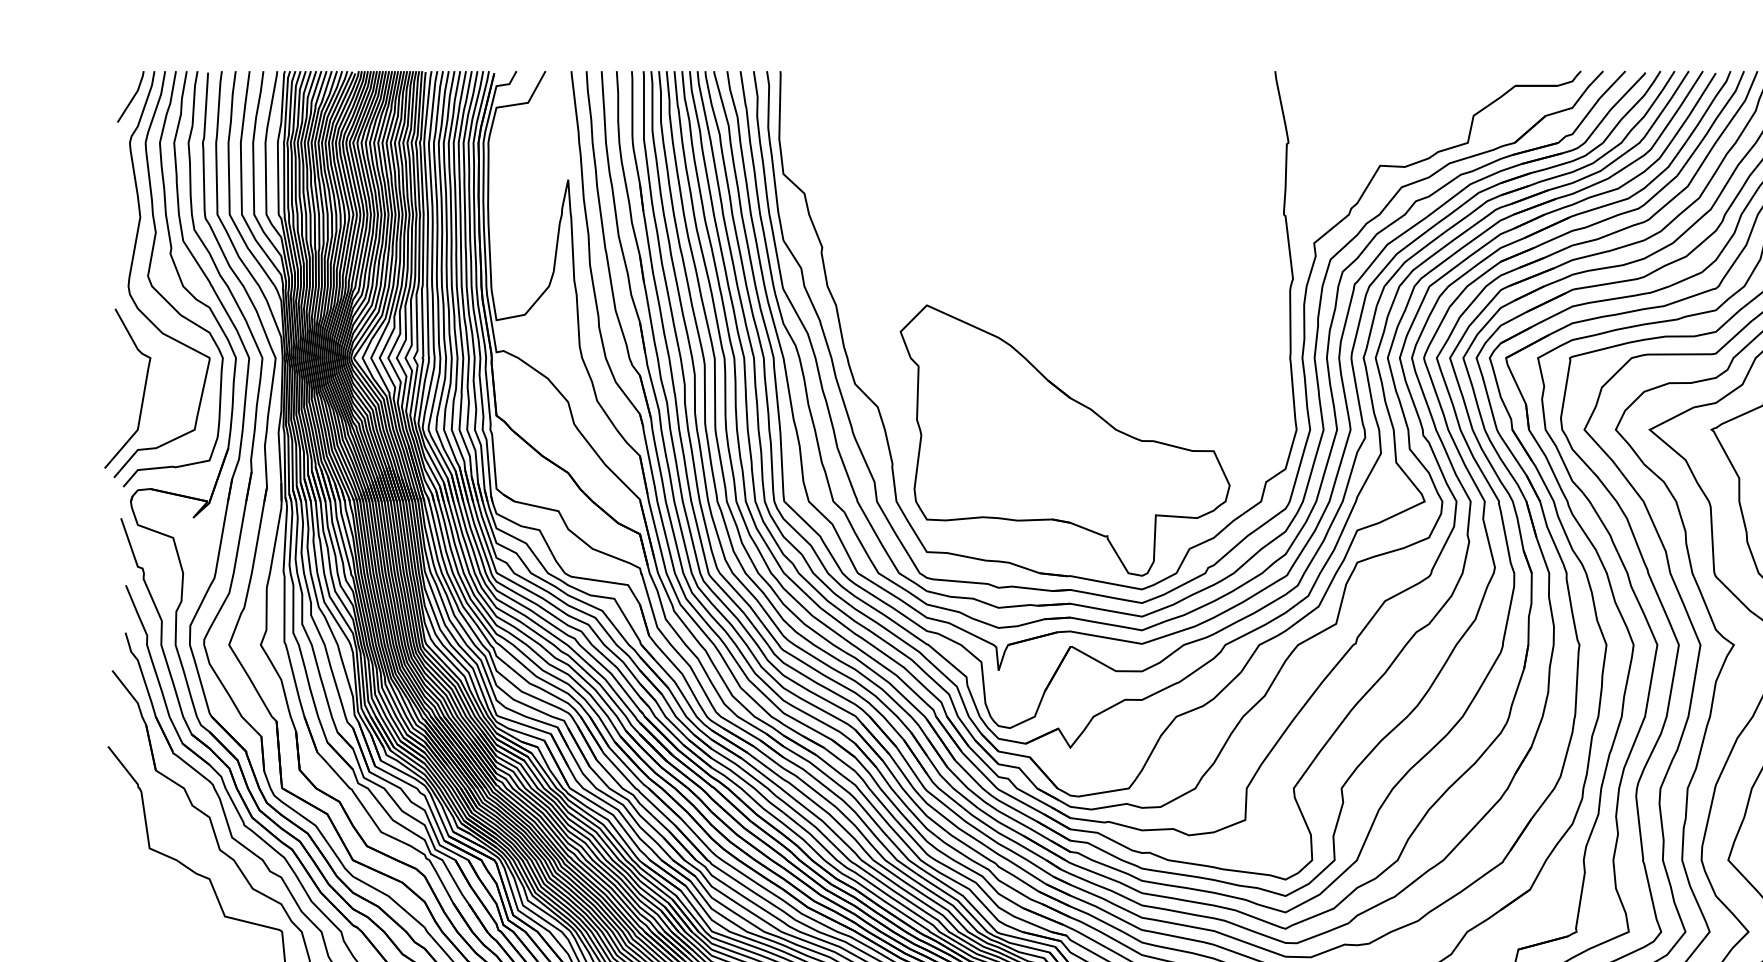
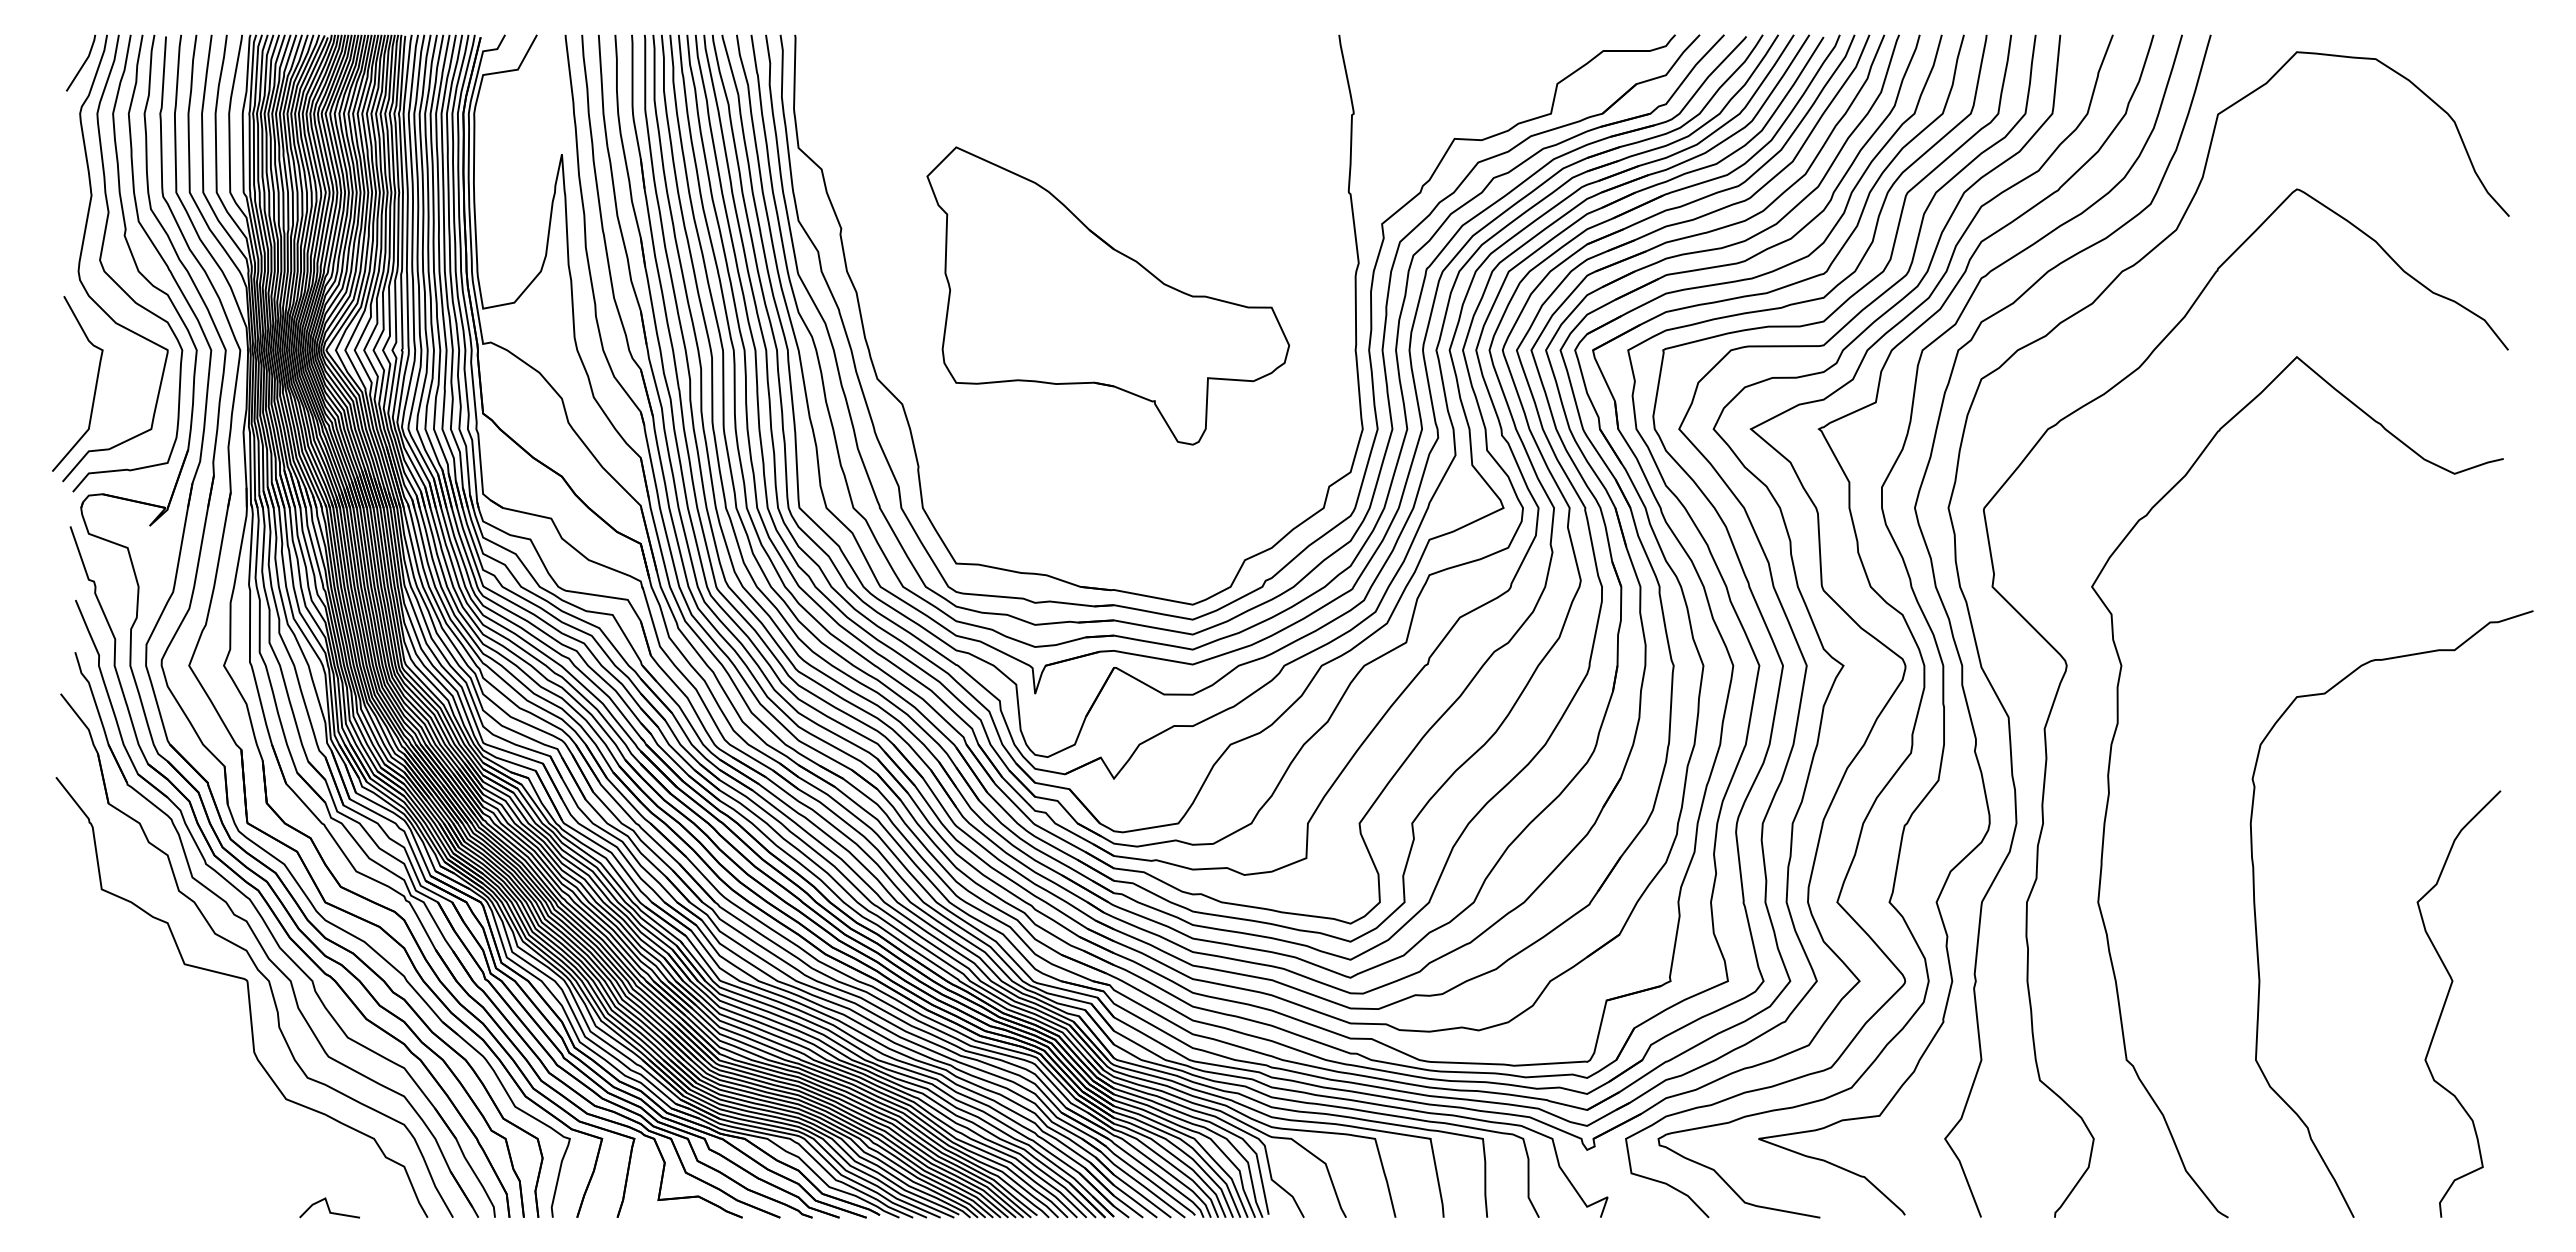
part: (1065, 440) -> (1108, 295), moved

